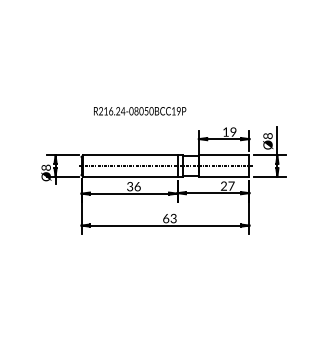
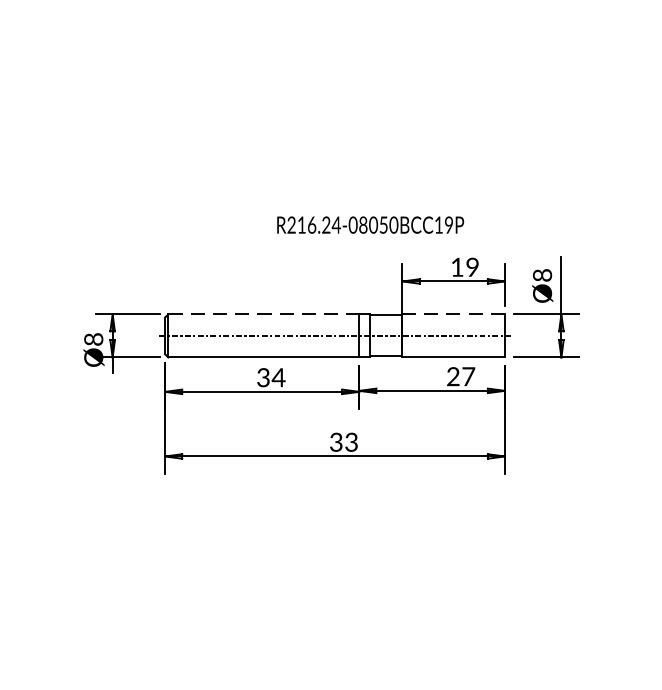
text: (140, 111) -> (371, 225), moved
line: (130, 155) -> (264, 314), solid -> dashed
line: (223, 155) -> (452, 314), solid -> dashed
text: (137, 186) -> (278, 377), 36 -> 34
text: (166, 217) -> (337, 440), 63 -> 33

